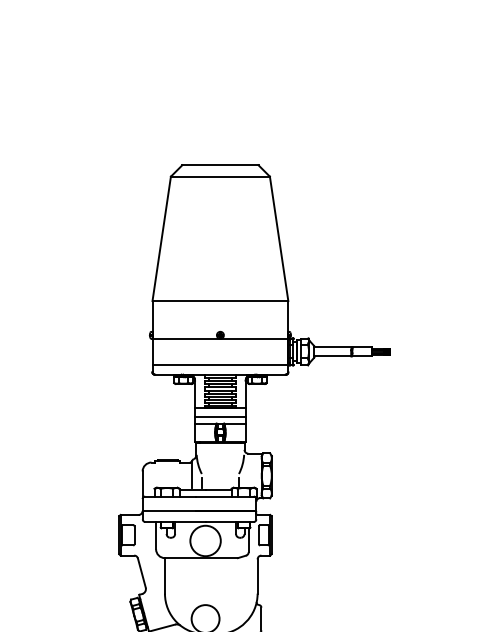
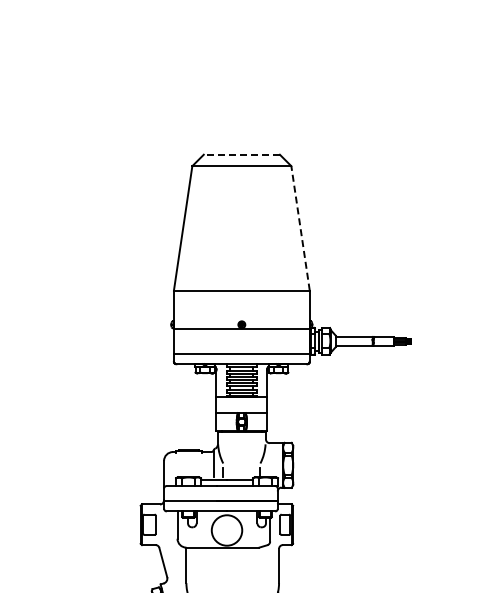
line: (219, 165) -> (240, 155), solid -> dashed
line: (279, 238) -> (300, 228), solid -> dashed
line: (220, 416) -> (241, 406), removed

